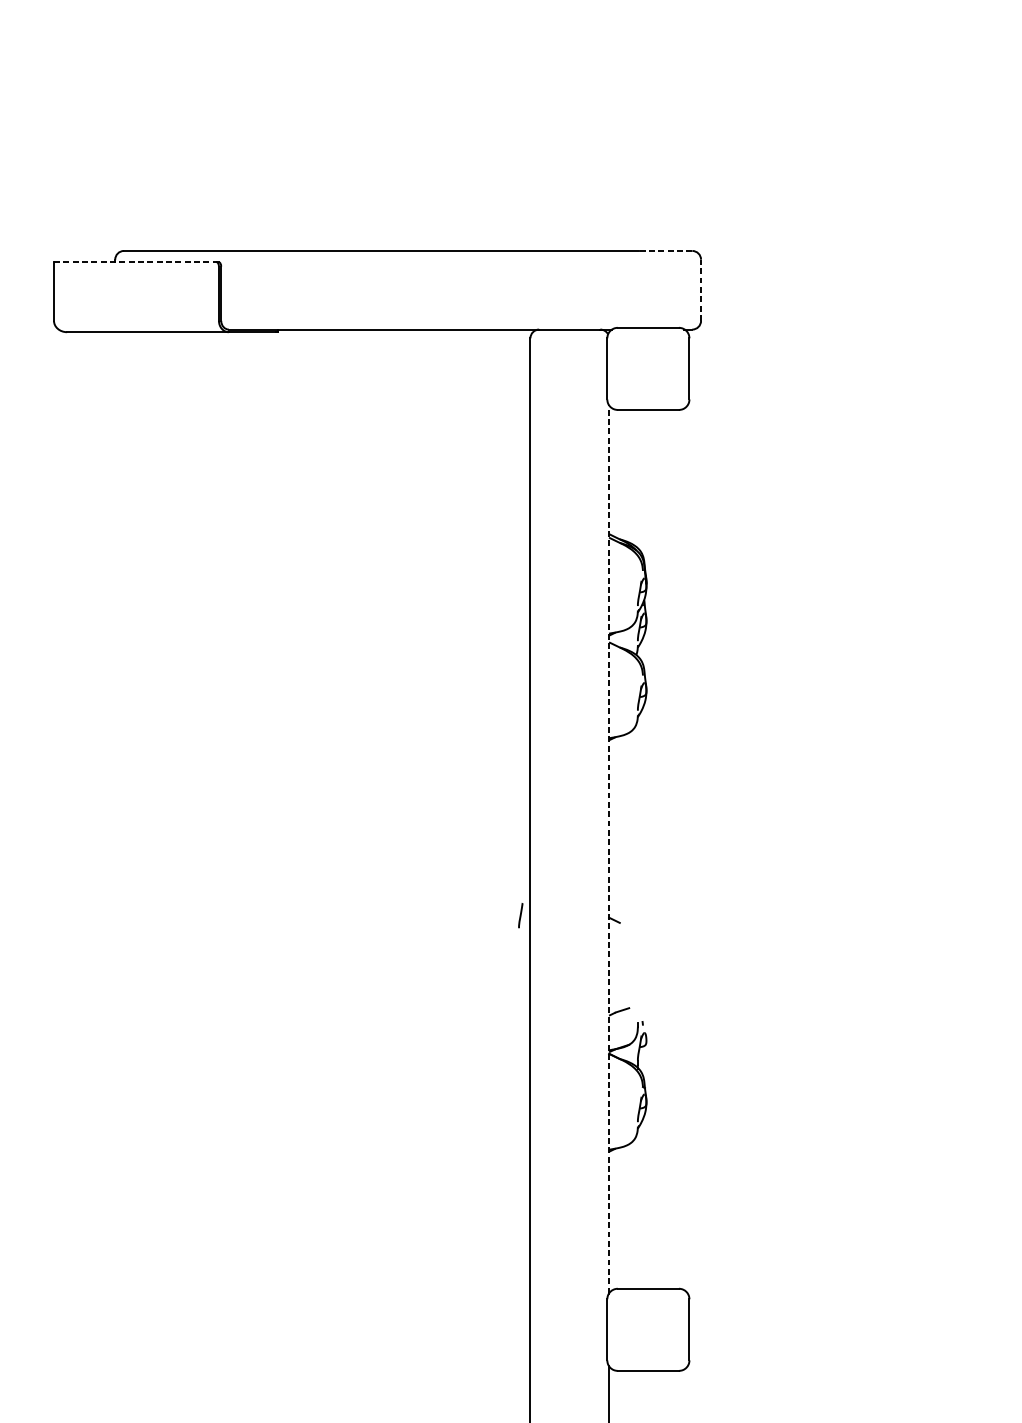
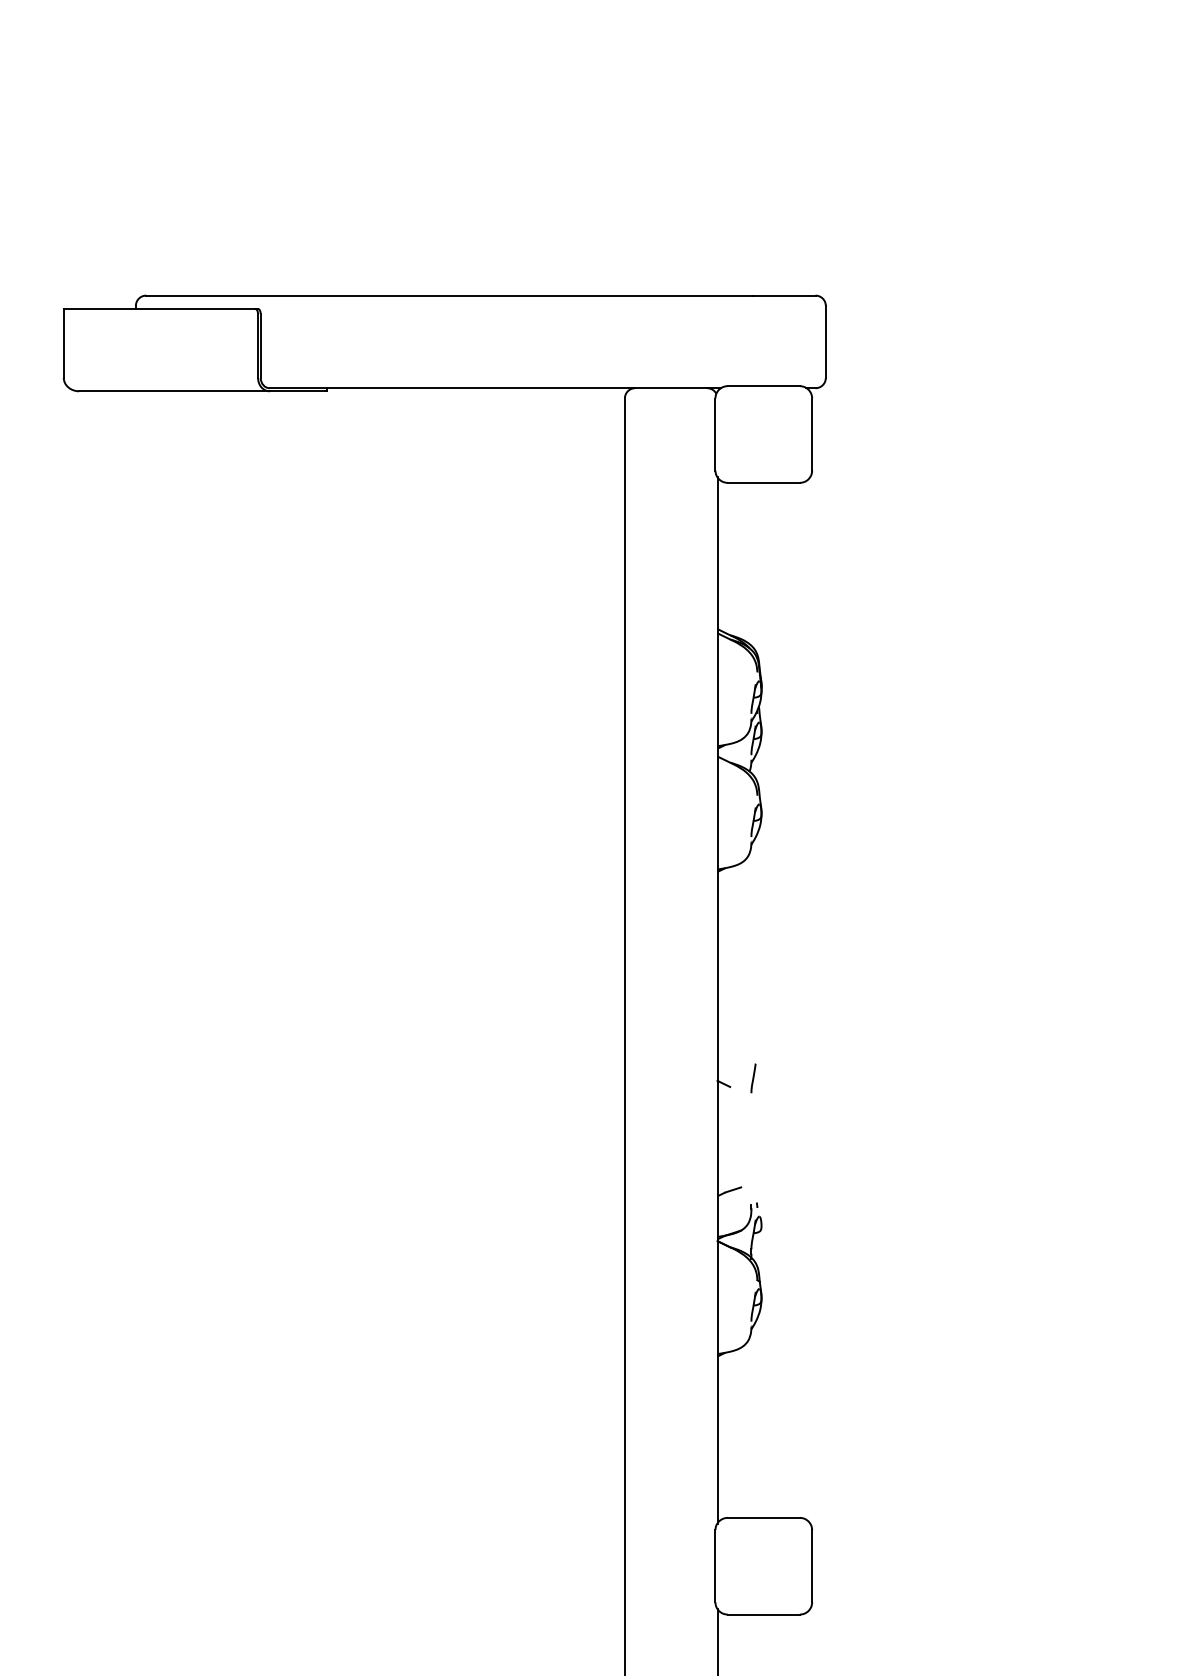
line: (665, 250) -> (783, 295), dashed -> solid
line: (135, 262) -> (159, 309), dashed -> solid
line: (700, 289) -> (825, 341), dashed -> solid
line: (609, 848) -> (717, 999), dashed -> solid
line: (520, 915) -> (753, 1078), moved

